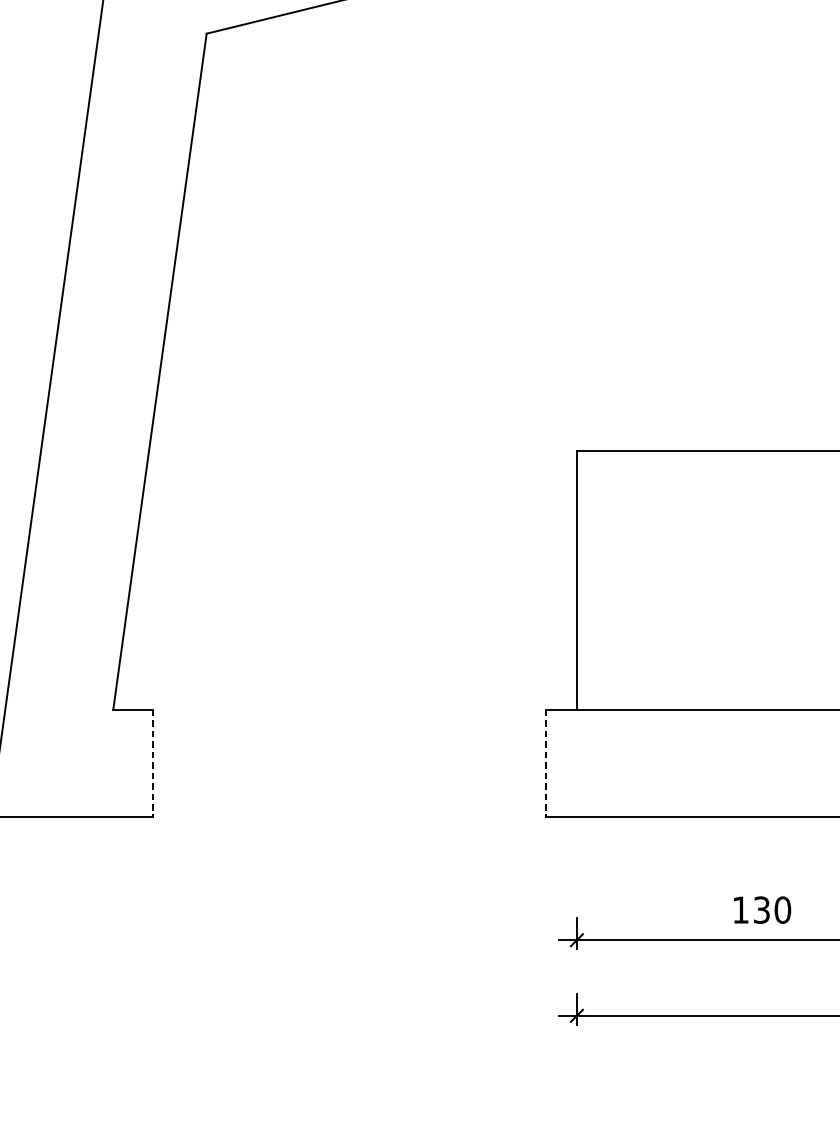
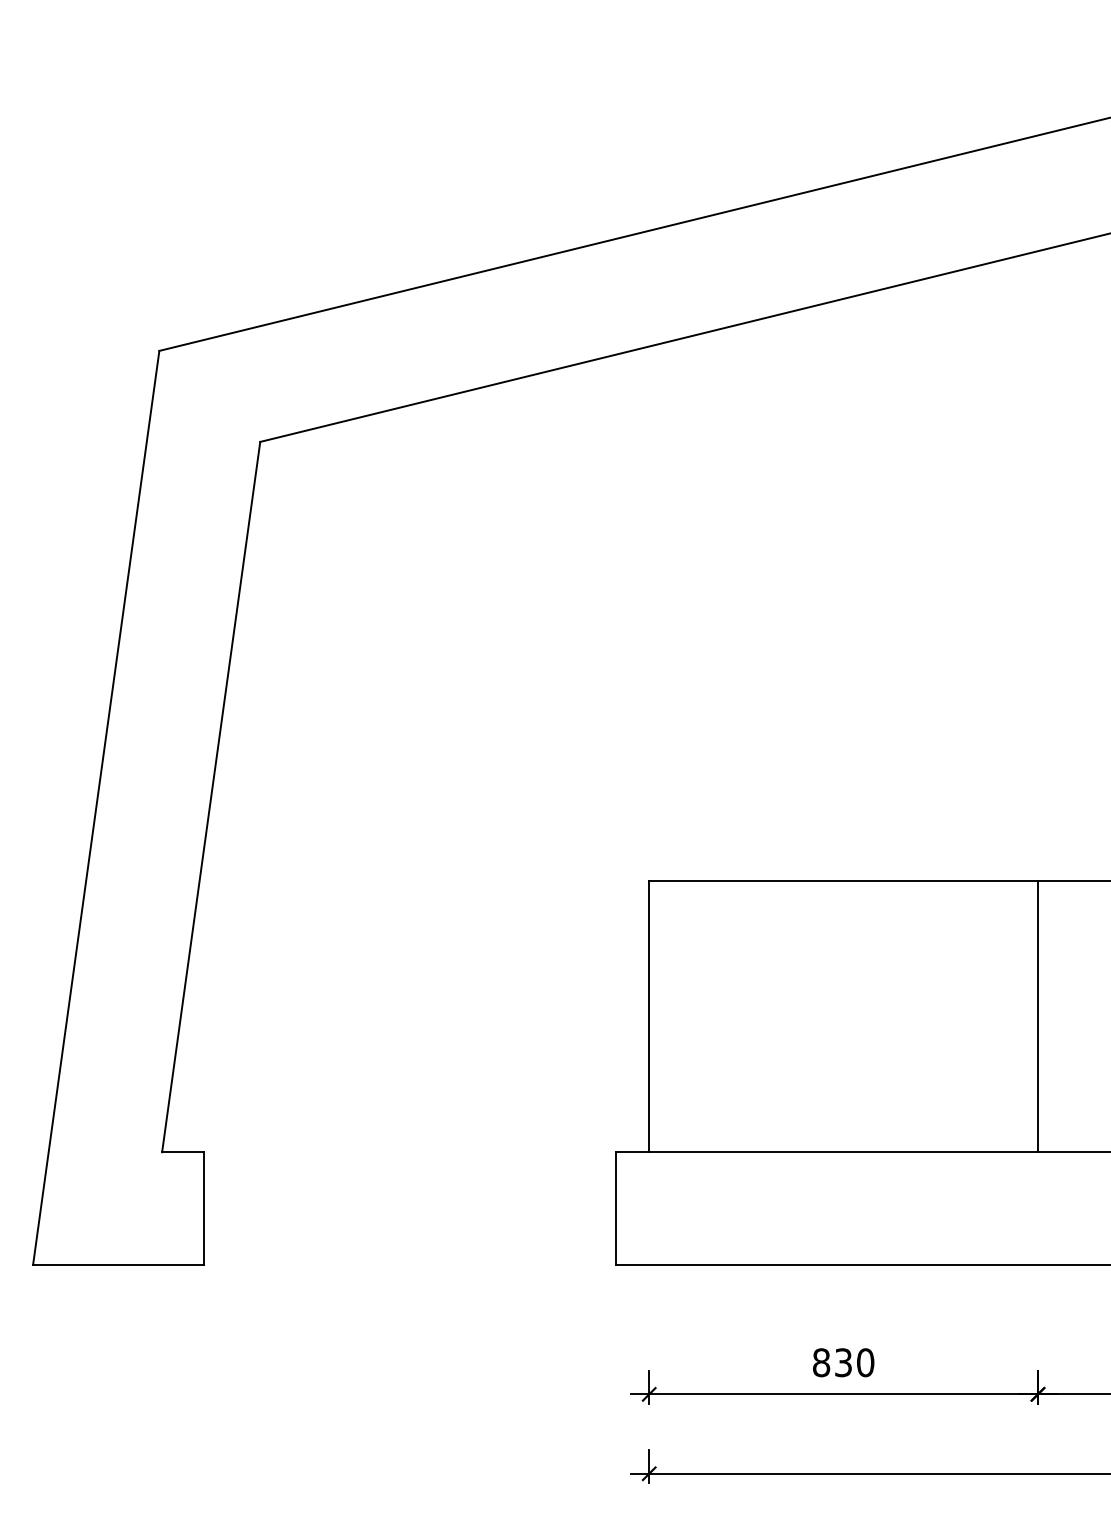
line: (153, 763) -> (204, 1208), dashed -> solid
line: (545, 763) -> (616, 1208), dashed -> solid
text: (740, 909) -> (821, 1362), 130 -> 830

